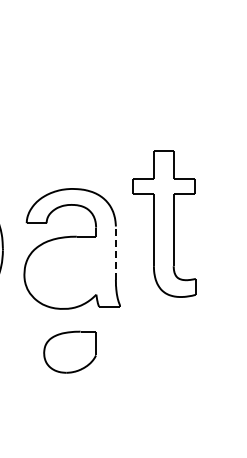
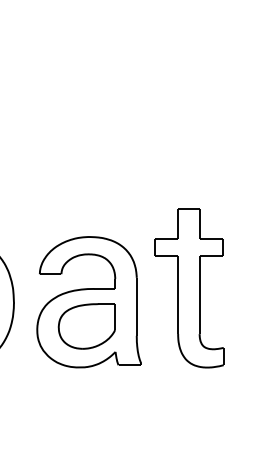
part: (164, 223) -> (189, 287), moved
line: (115, 253) -> (136, 307), dashed -> solid
part: (69, 351) -> (86, 325), moved

